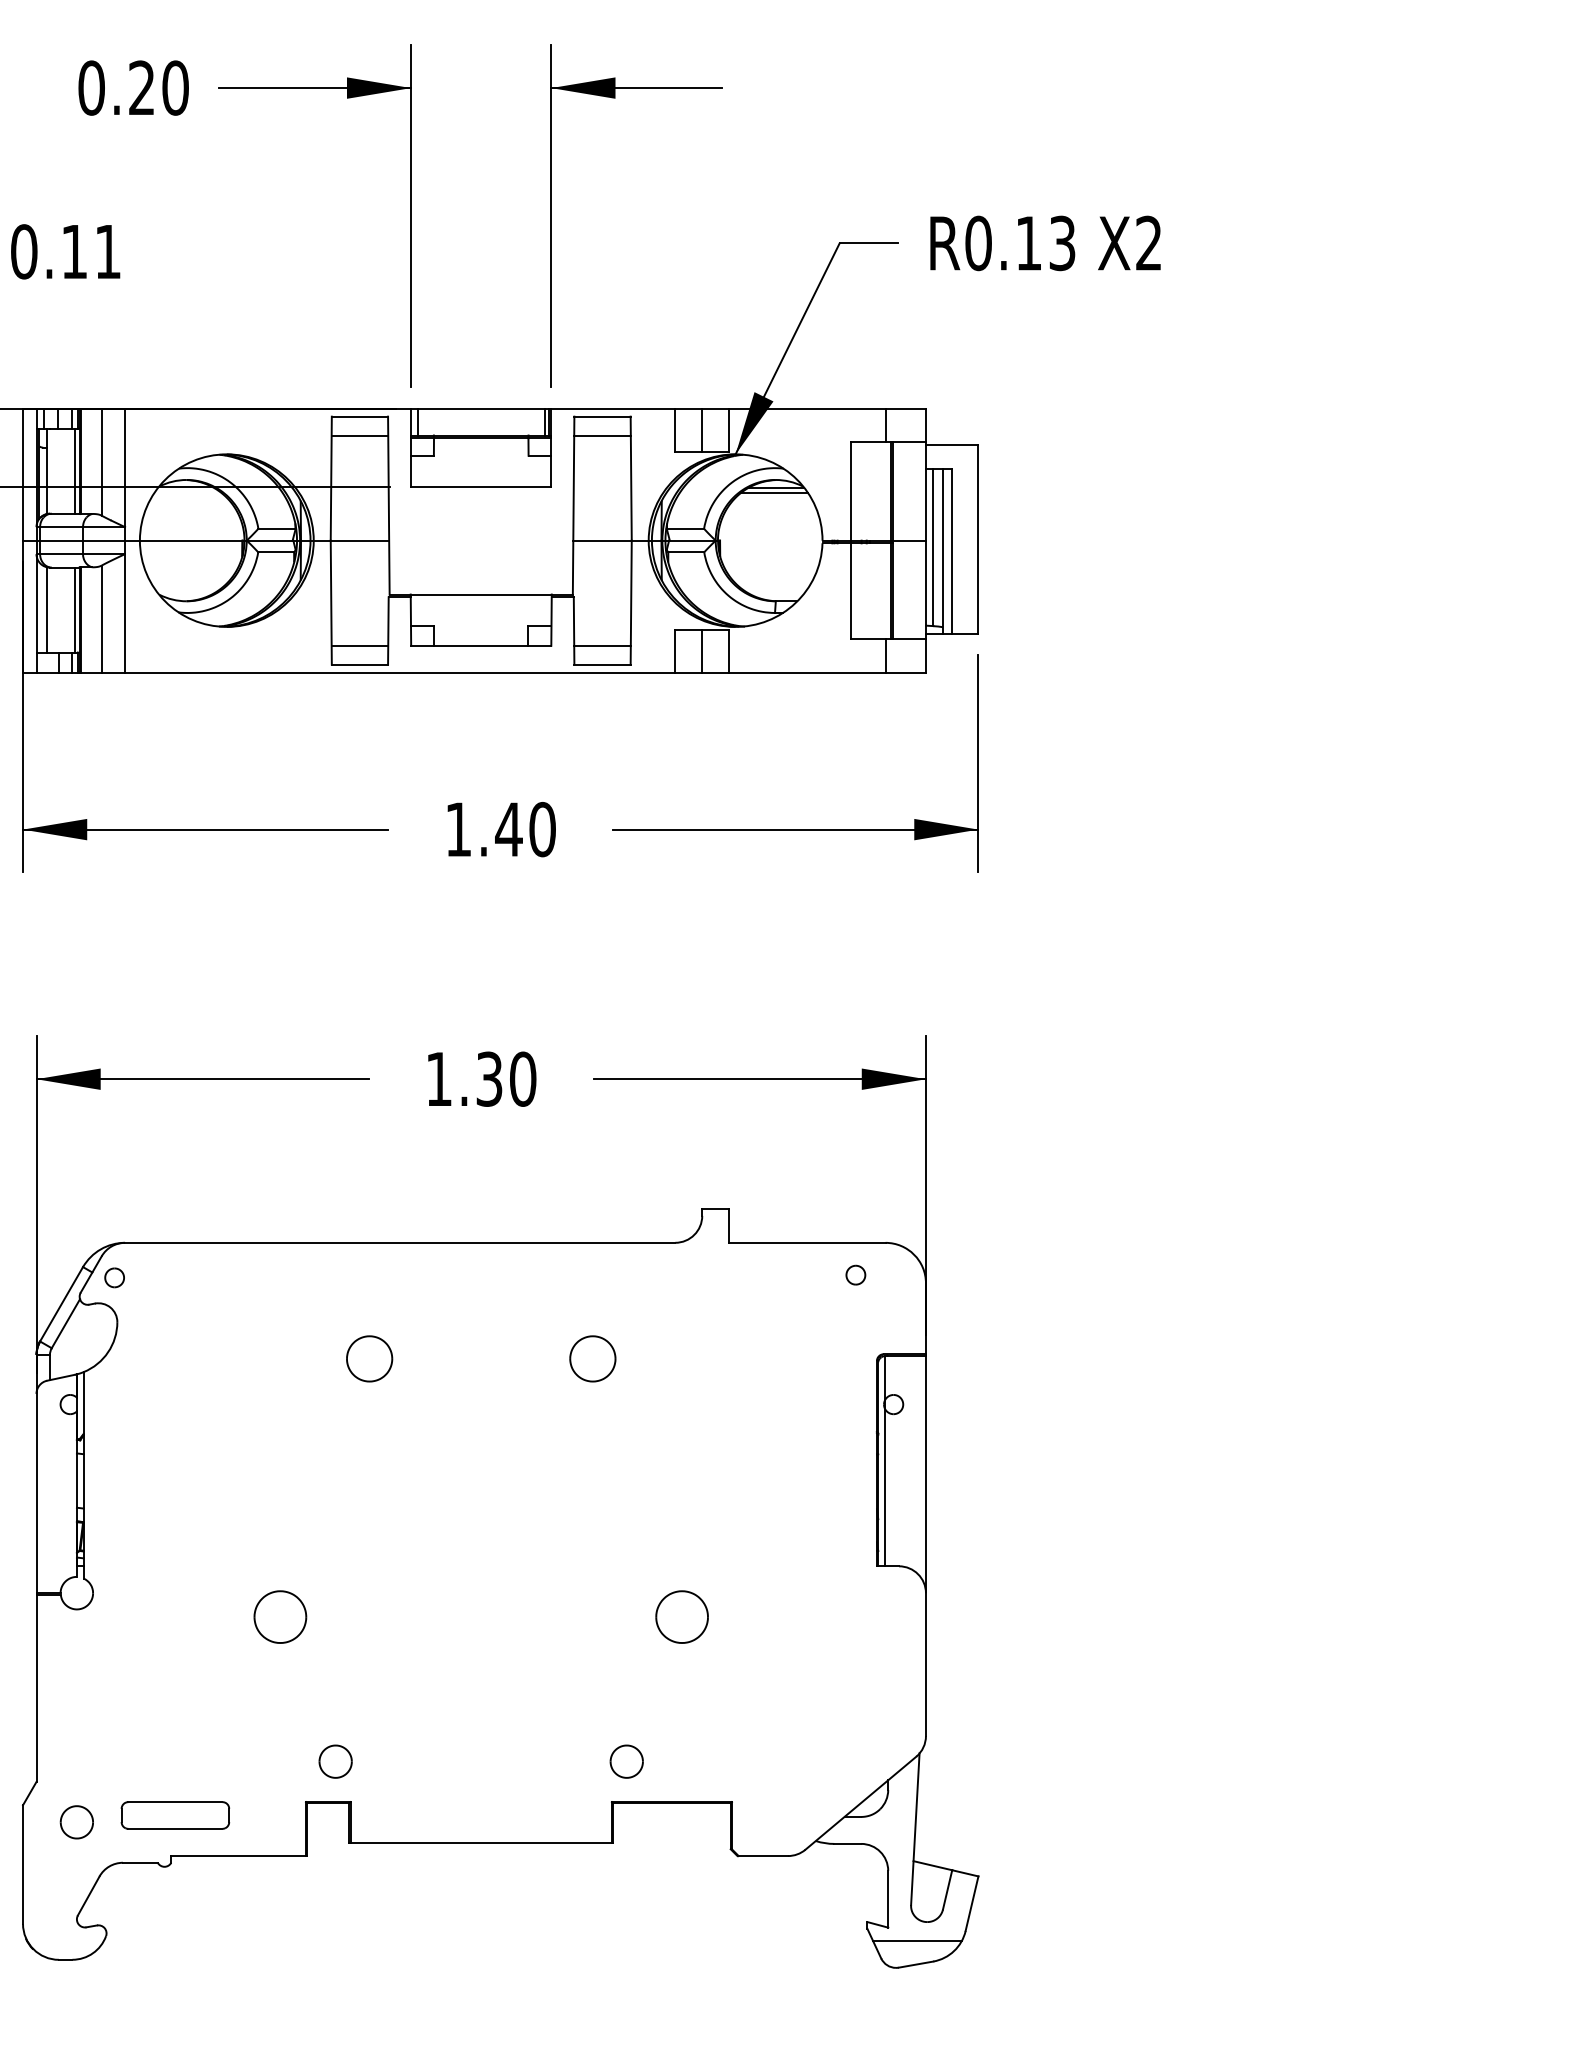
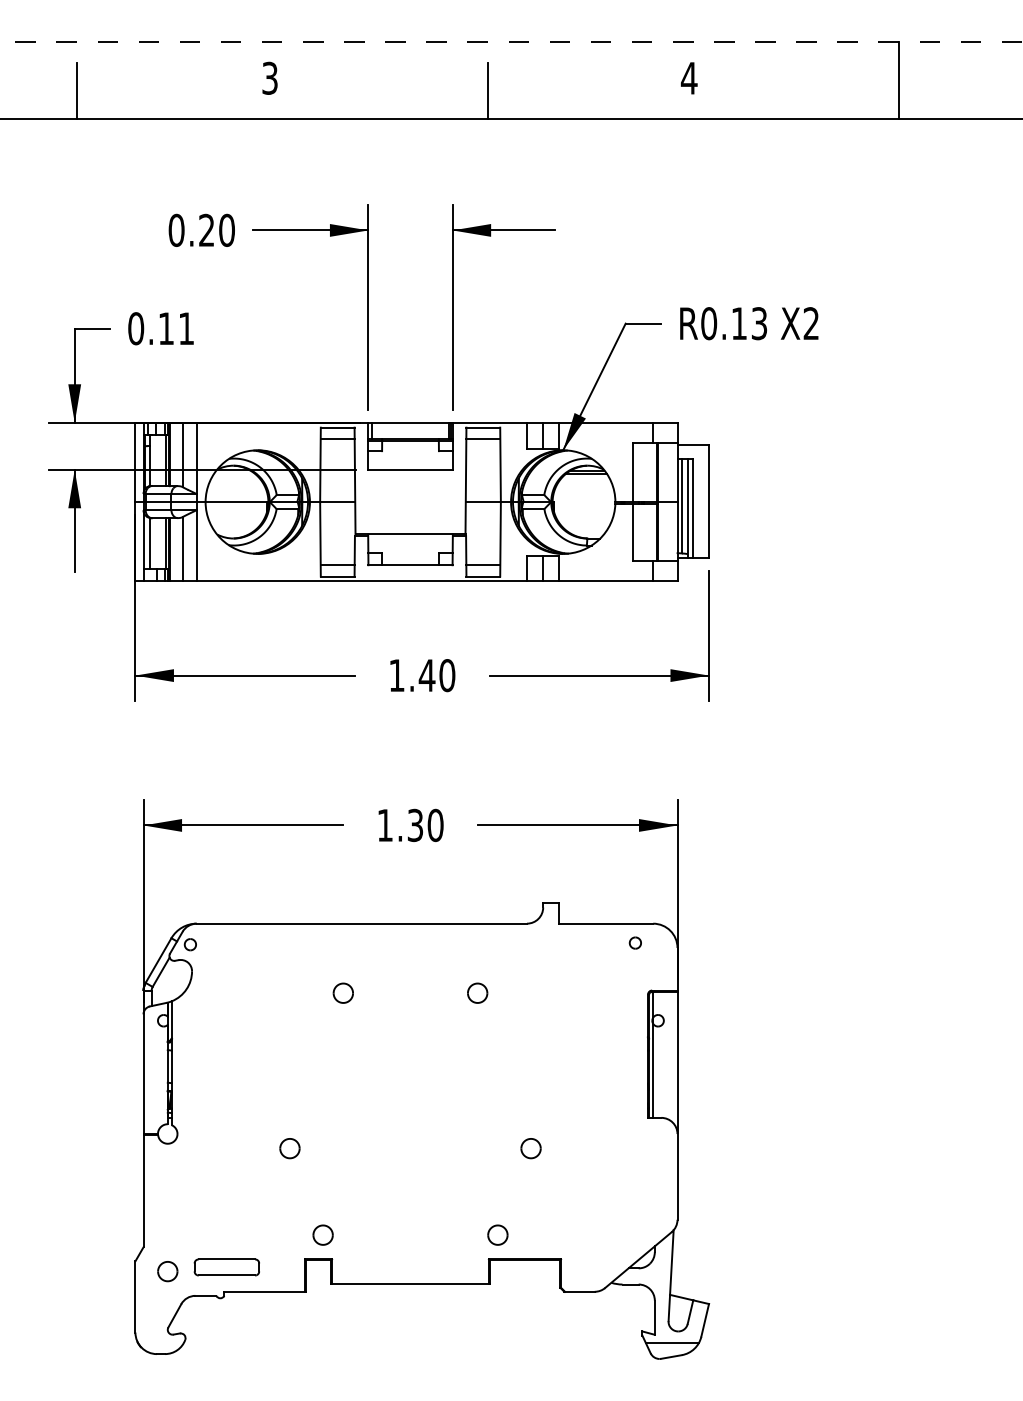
part: (367, 1357) -> (342, 992), size x0.71
part: (592, 1357) -> (477, 992), size x0.71
part: (279, 1617) -> (289, 1148), size x0.62
part: (681, 1617) -> (530, 1148), size x0.62

